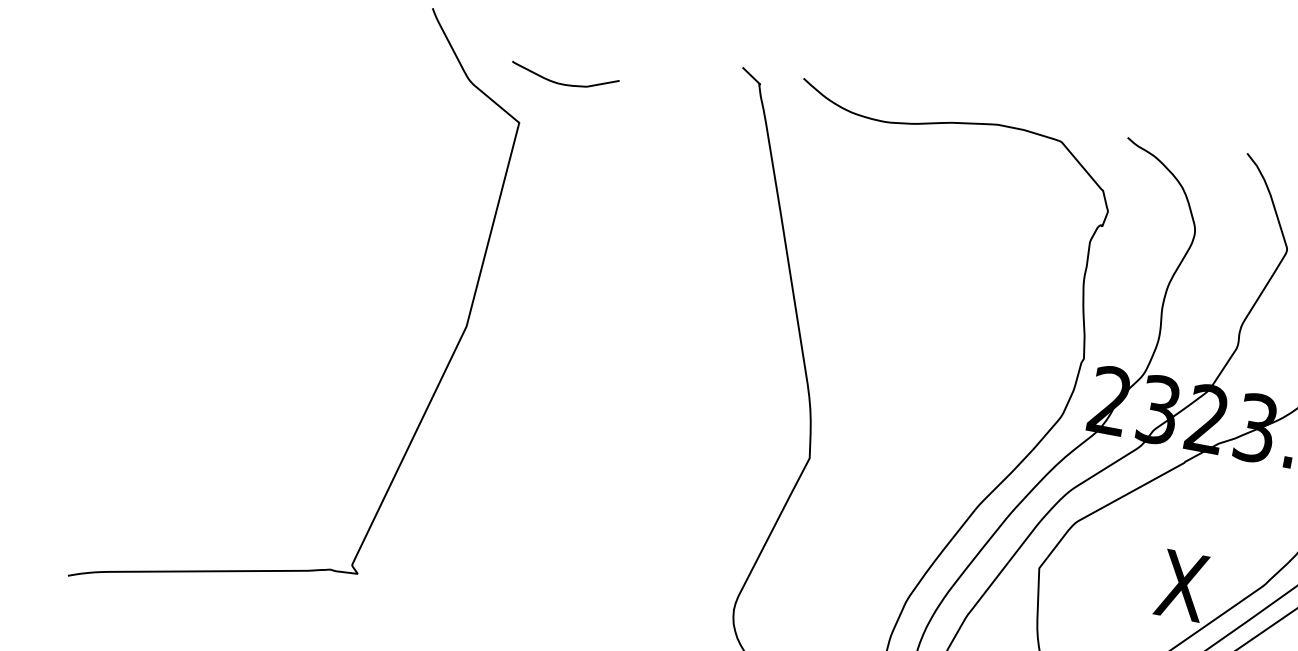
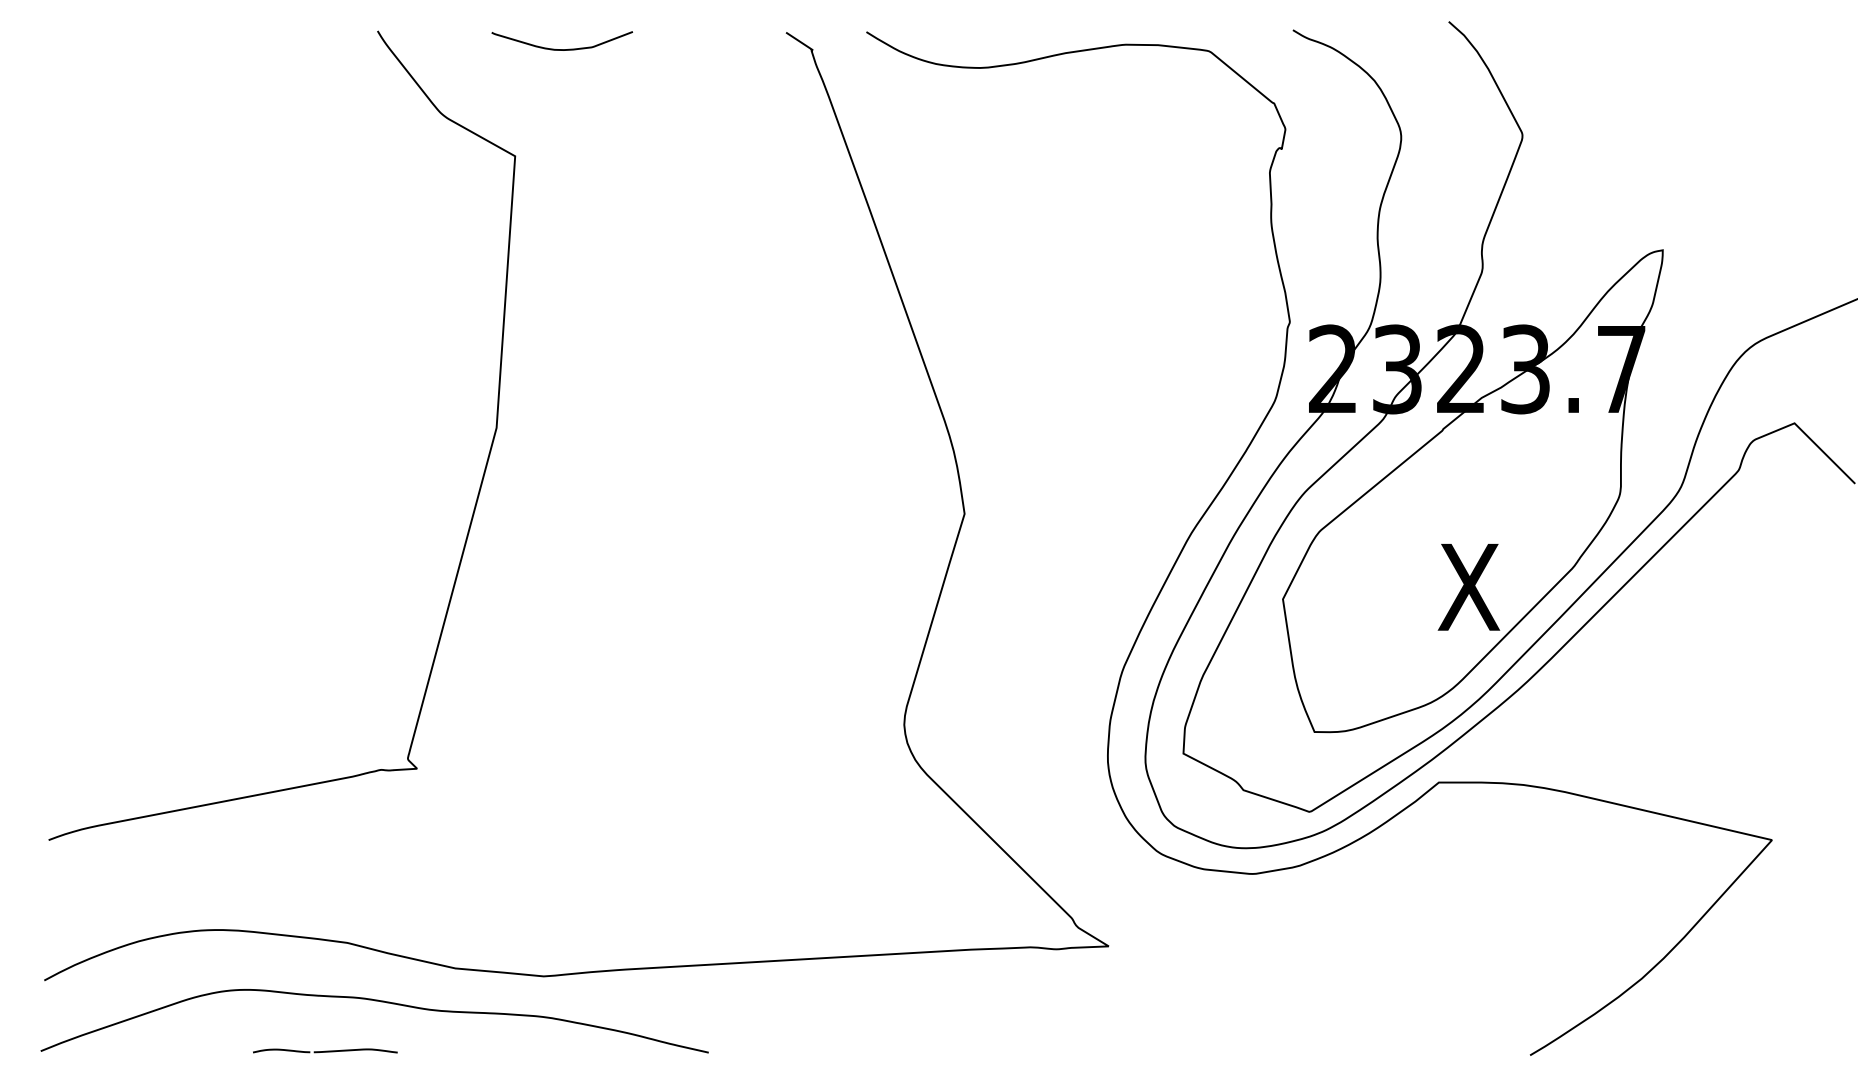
curve: (562, 84) -> (561, 49), moved

